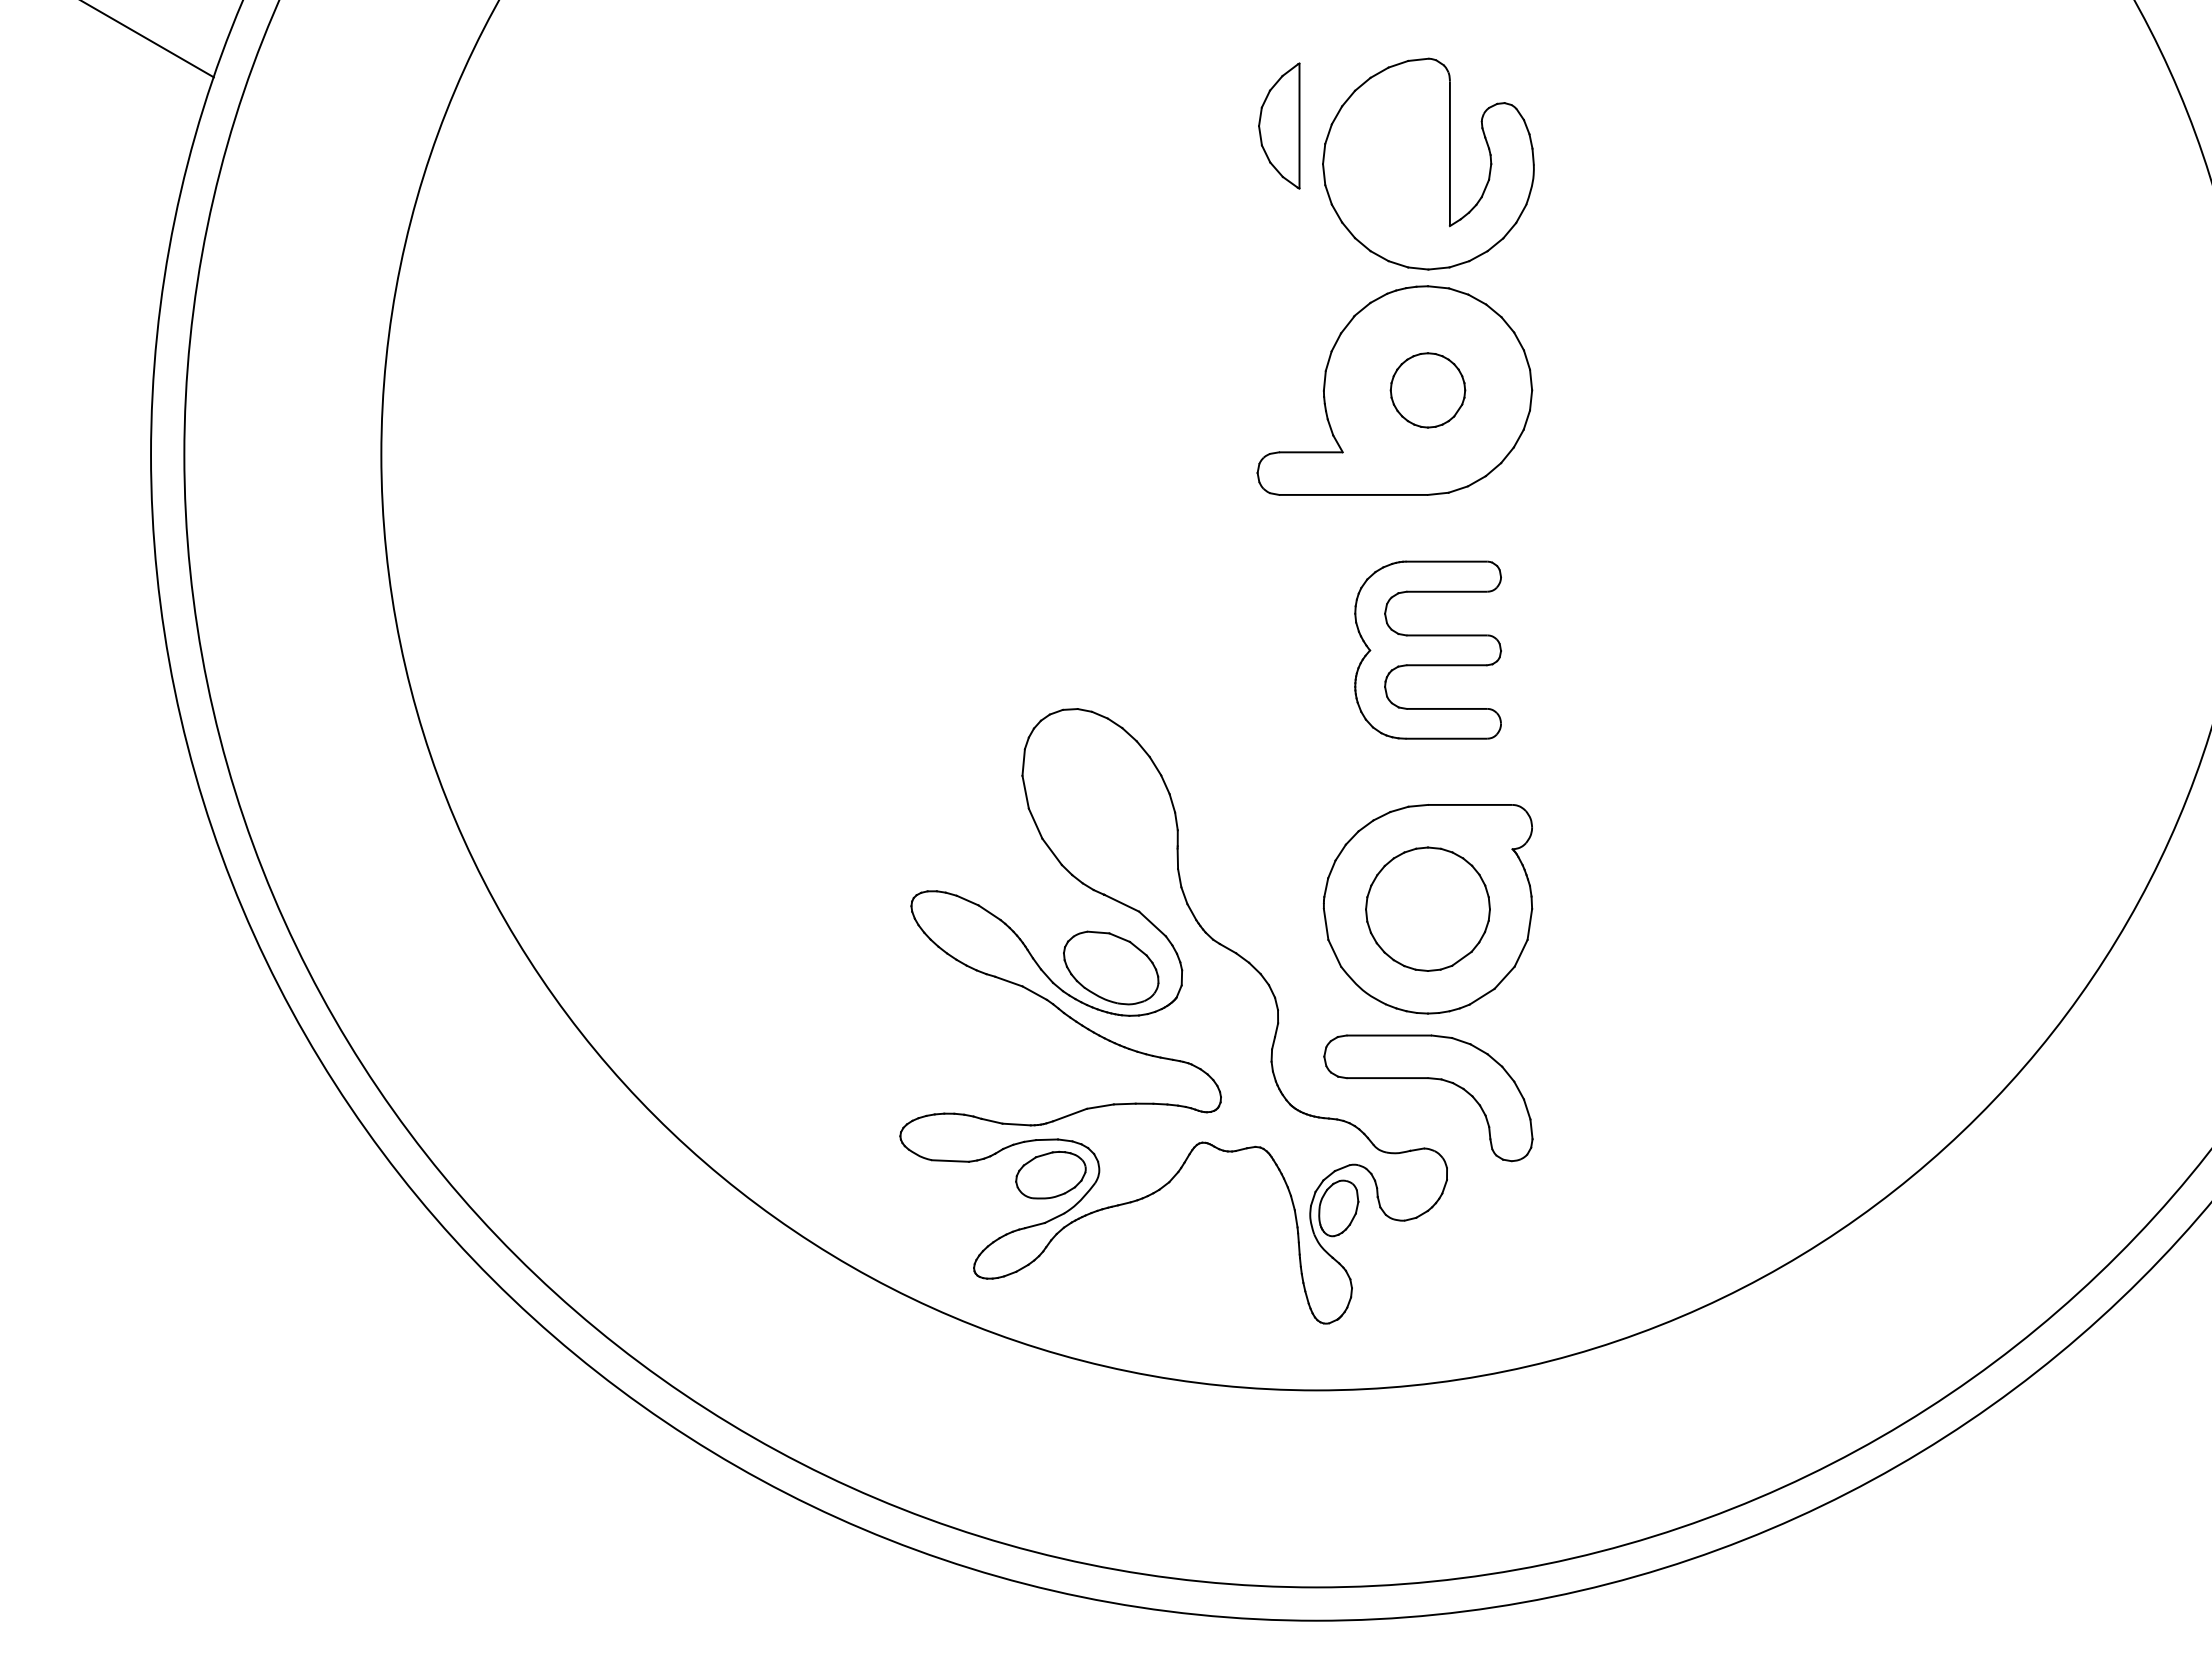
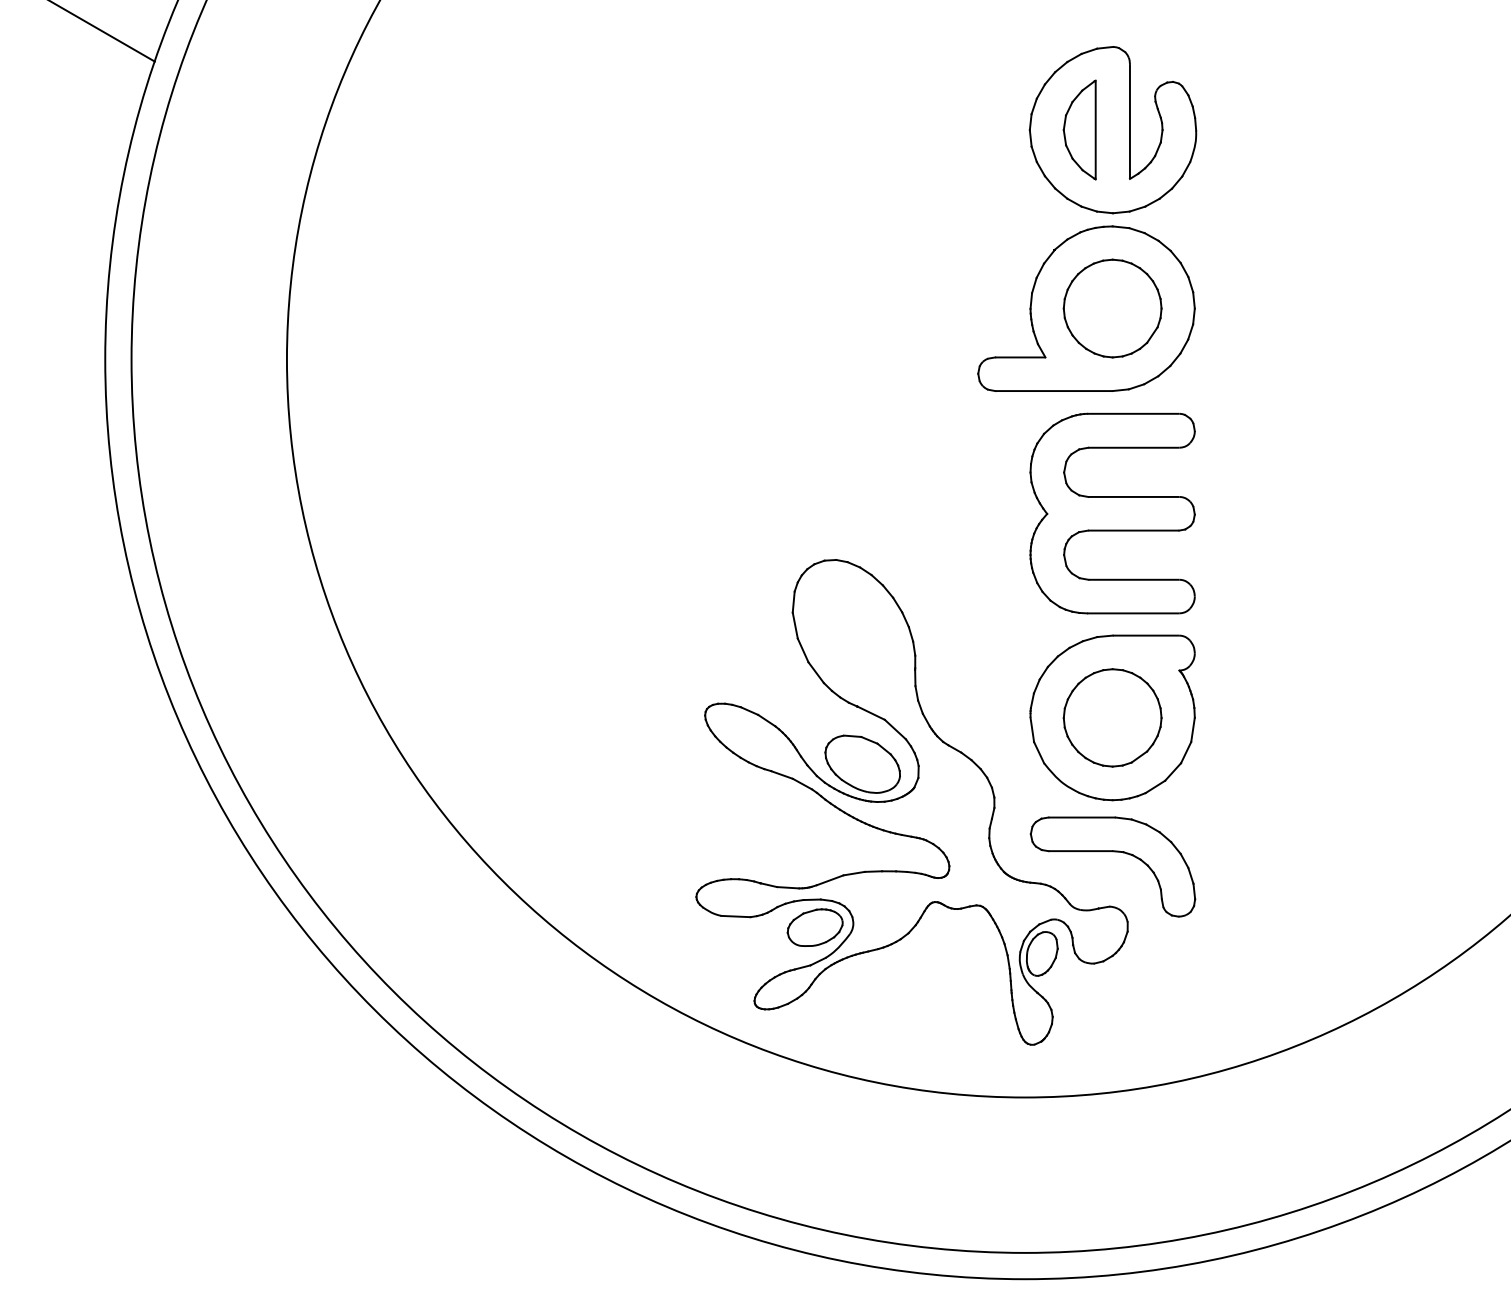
part: (1279, 125) -> (1079, 129), moved
part: (1427, 390) -> (1112, 308), size x1.67
part: (1428, 649) -> (1113, 512), size x1.43

